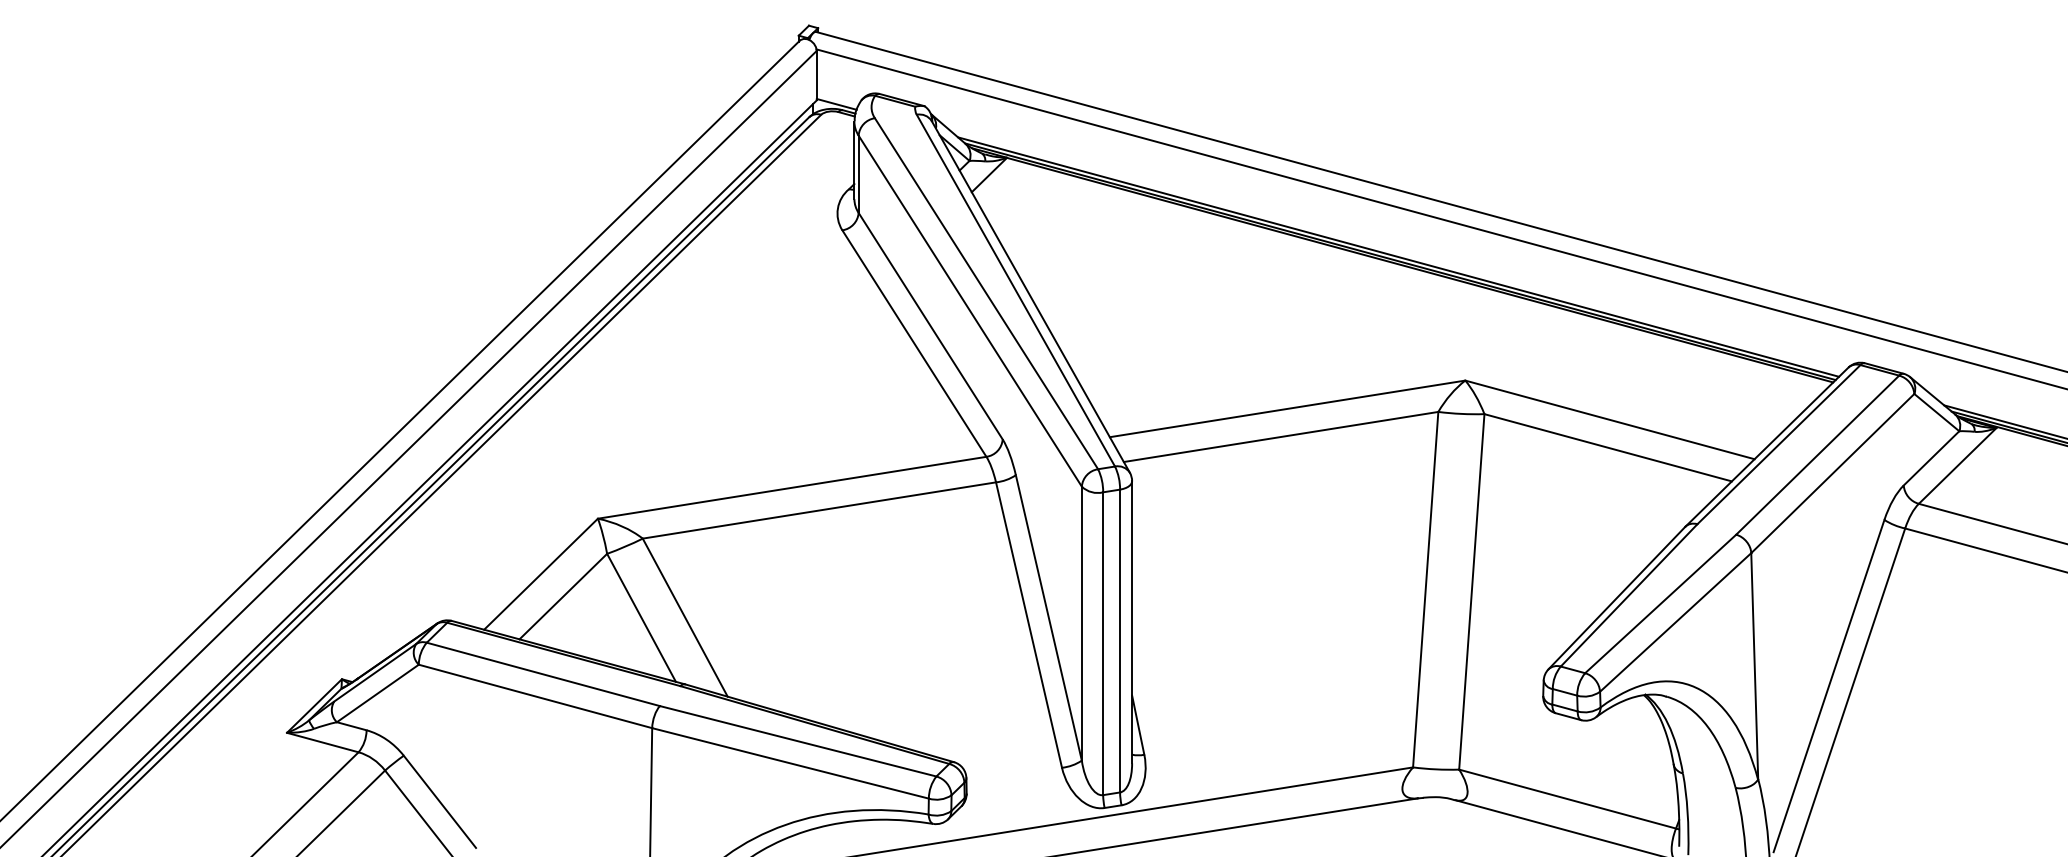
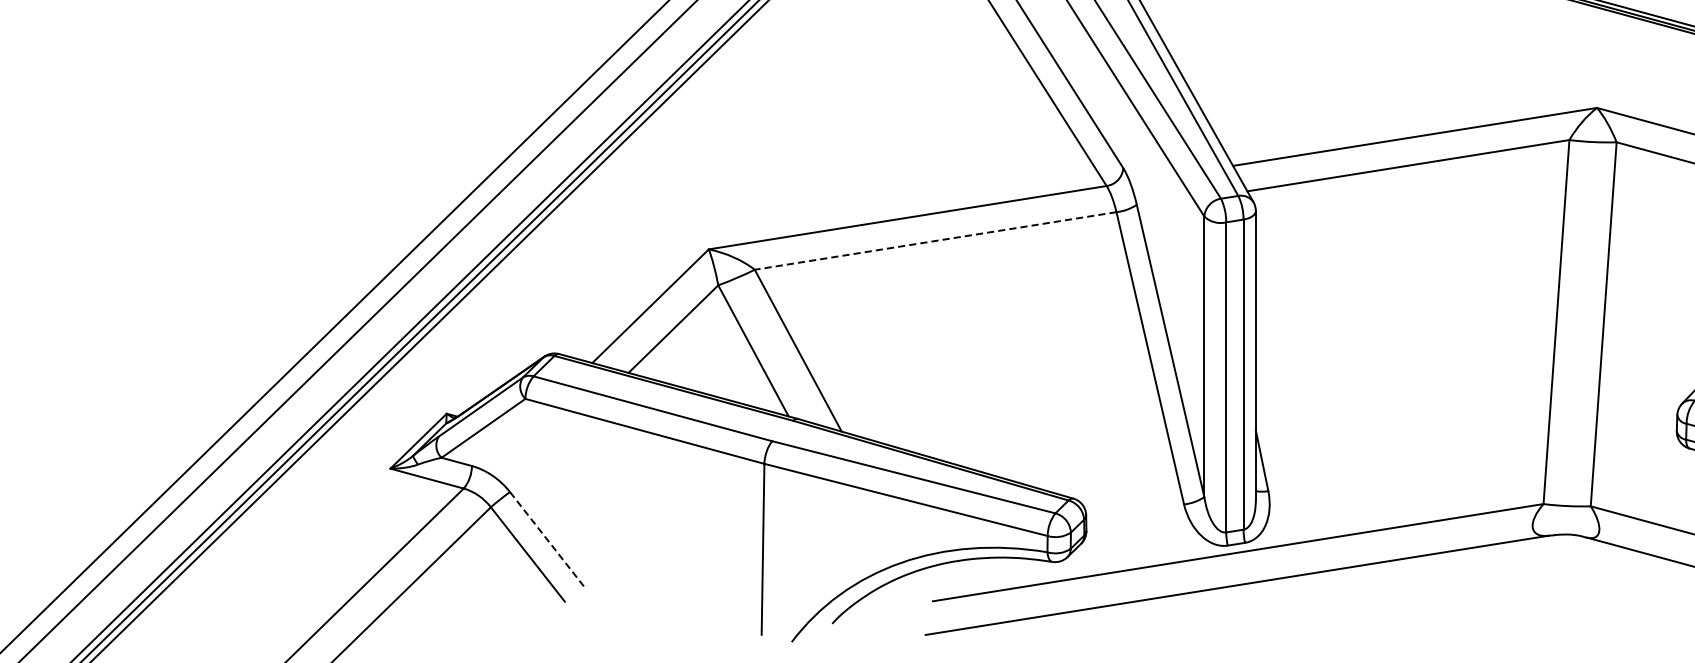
line: (819, 510) -> (935, 240), solid -> dashed
line: (439, 801) -> (546, 538), solid -> dashed

